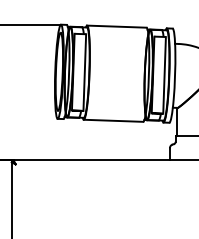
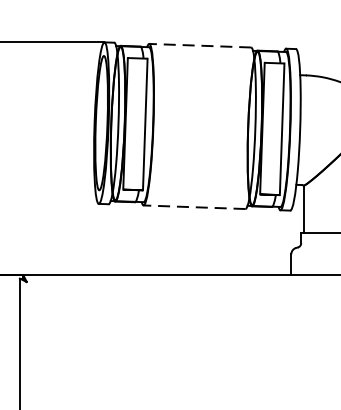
line: (116, 26) -> (199, 45), solid -> dashed
line: (113, 120) -> (194, 206), solid -> dashed

